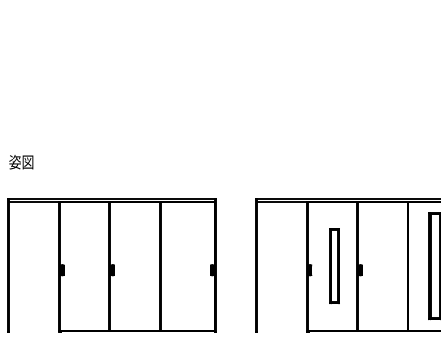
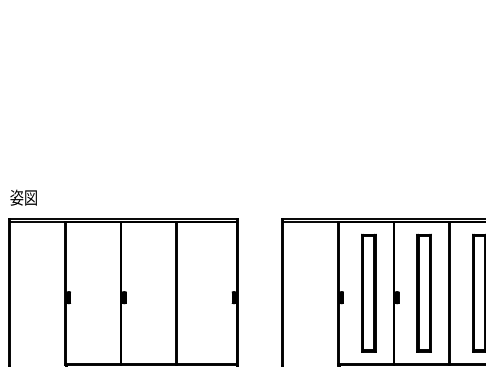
text: (21, 162) -> (23, 197), moved
part: (334, 265) -> (368, 292), size x1.43
part: (384, 265) -> (423, 292), added

